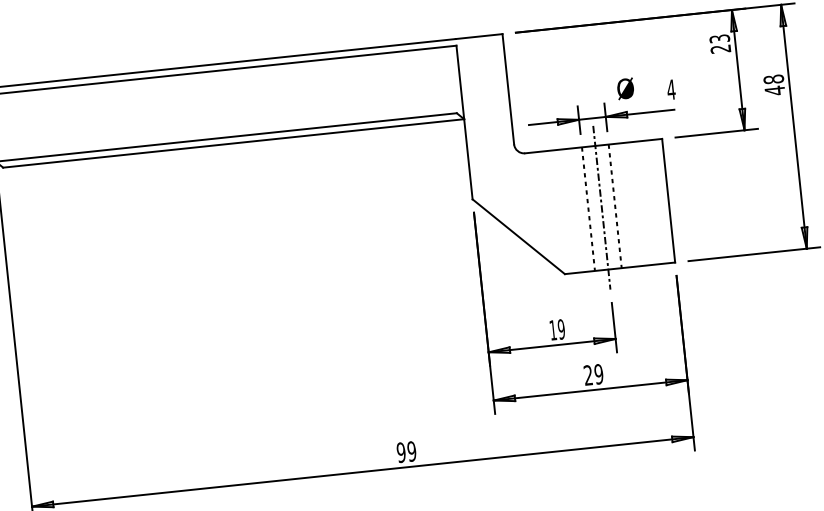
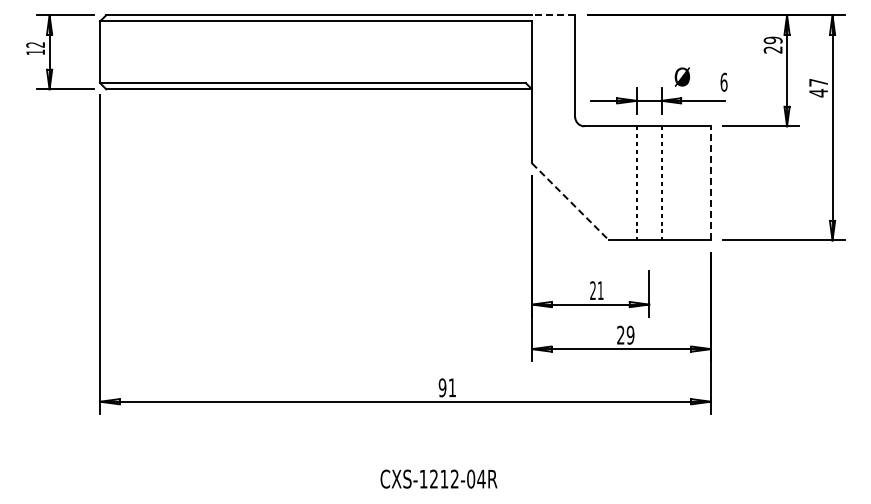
line: (479, 36) -> (553, 15), solid -> dashed
text: (719, 38) -> (772, 40), 23 -> 29
text: (773, 79) -> (818, 82), 48 -> 47
text: (670, 88) -> (723, 81), 4 -> 6
line: (668, 199) -> (710, 182), solid -> dashed
line: (602, 206) -> (649, 182), removed
line: (518, 236) -> (570, 201), solid -> dashed
text: (556, 329) -> (596, 290), 19 -> 21
text: (412, 451) -> (452, 387), 99 -> 91

